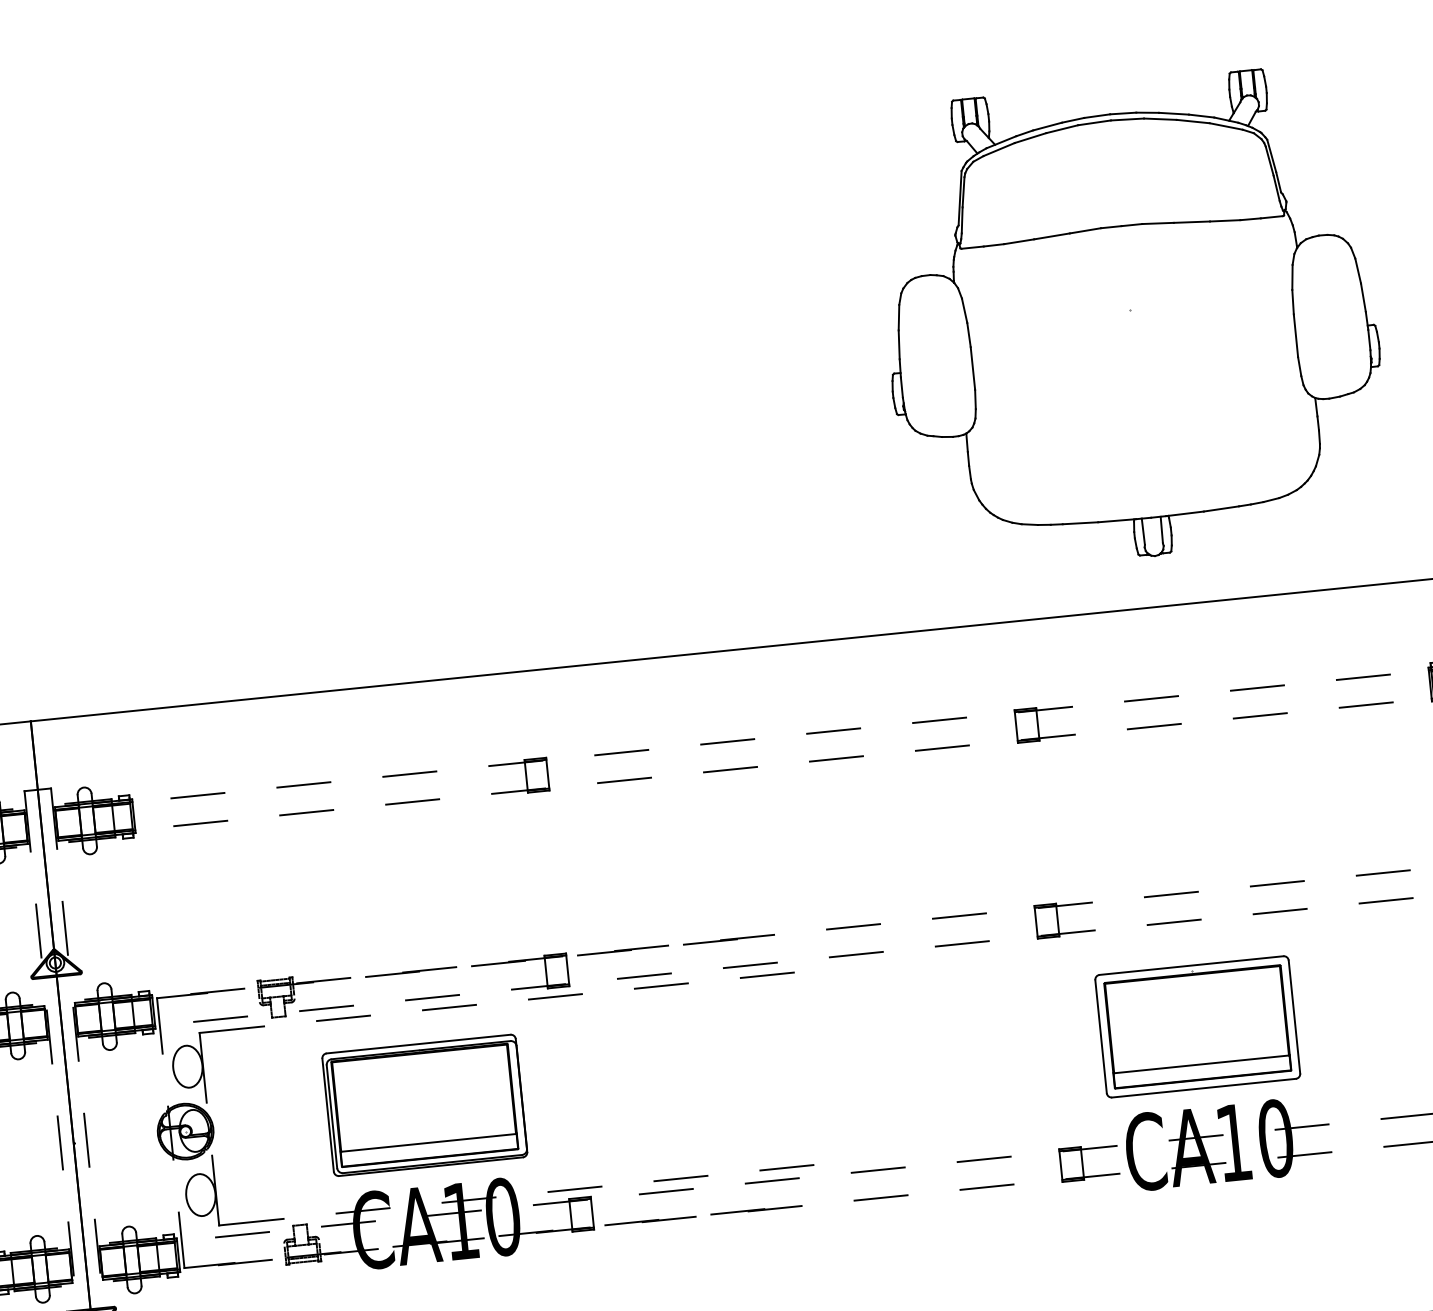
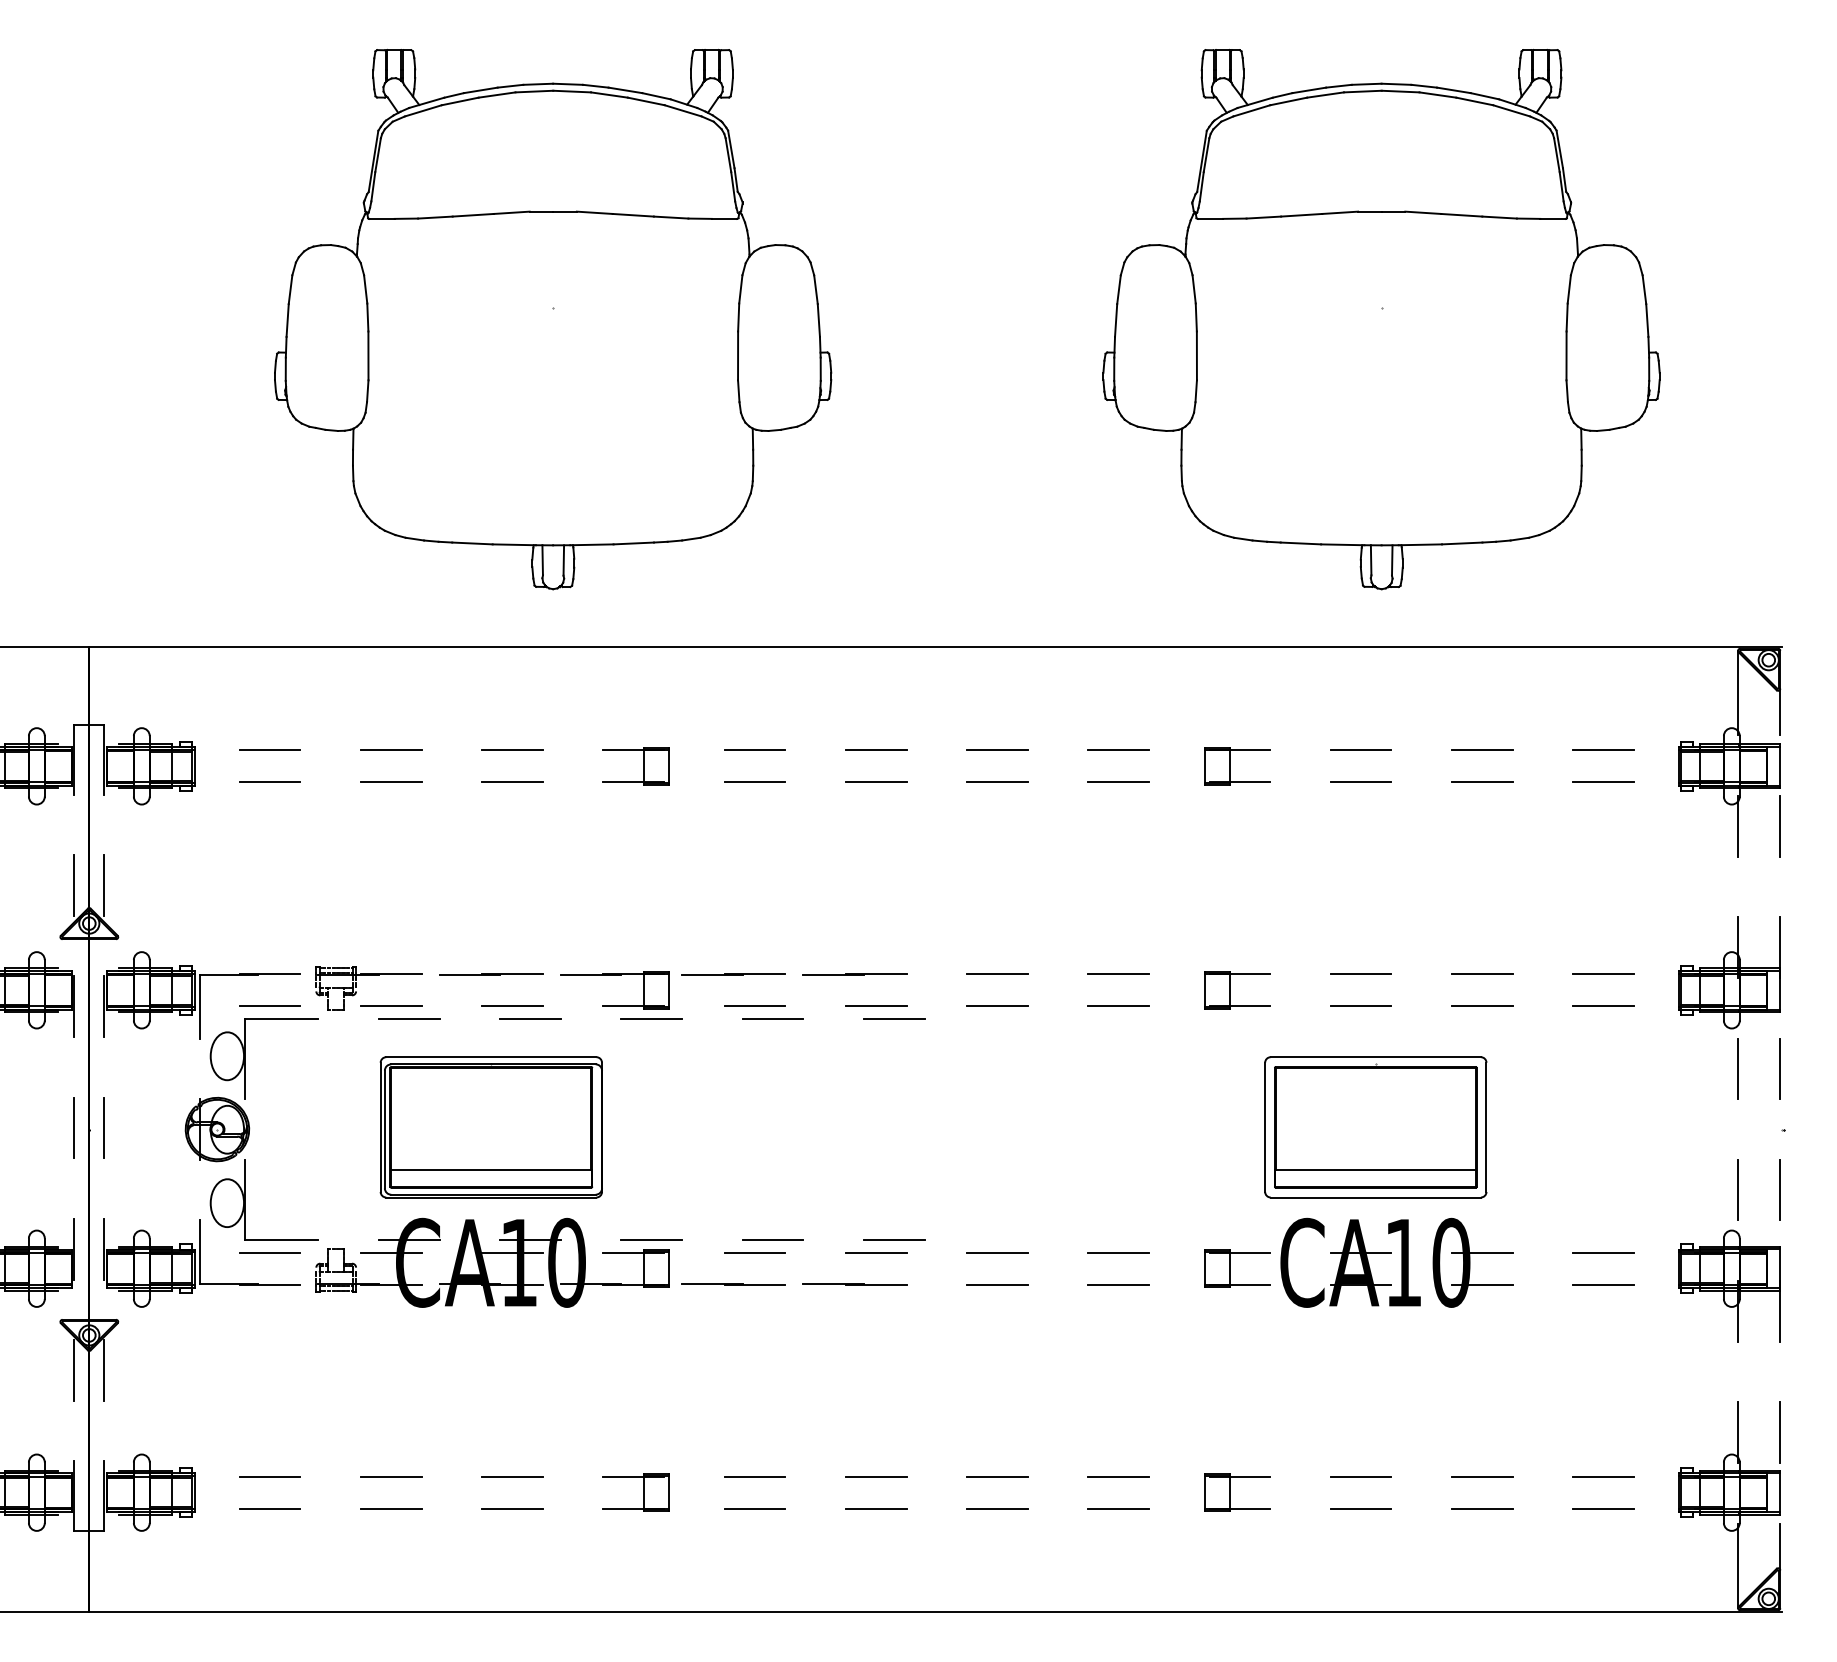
part: (407, 393) -> (553, 319), added

